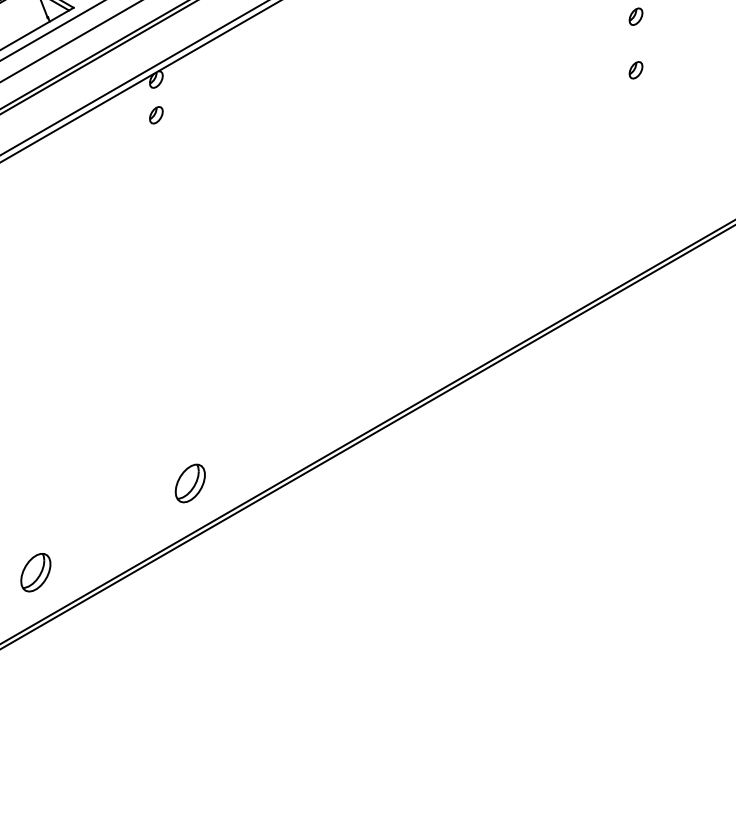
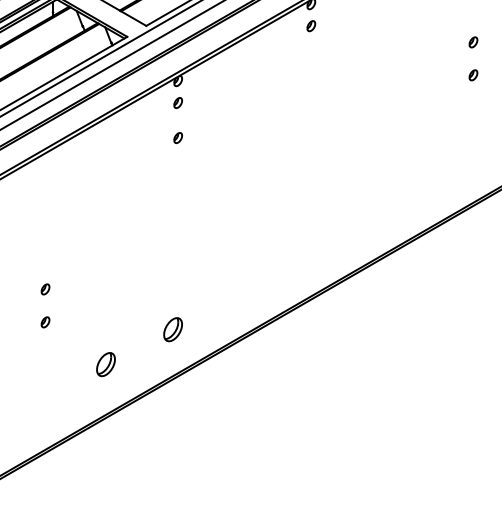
part: (155, 171) -> (177, 137), added
part: (189, 483) -> (172, 329), moved
part: (35, 572) -> (105, 364), moved

